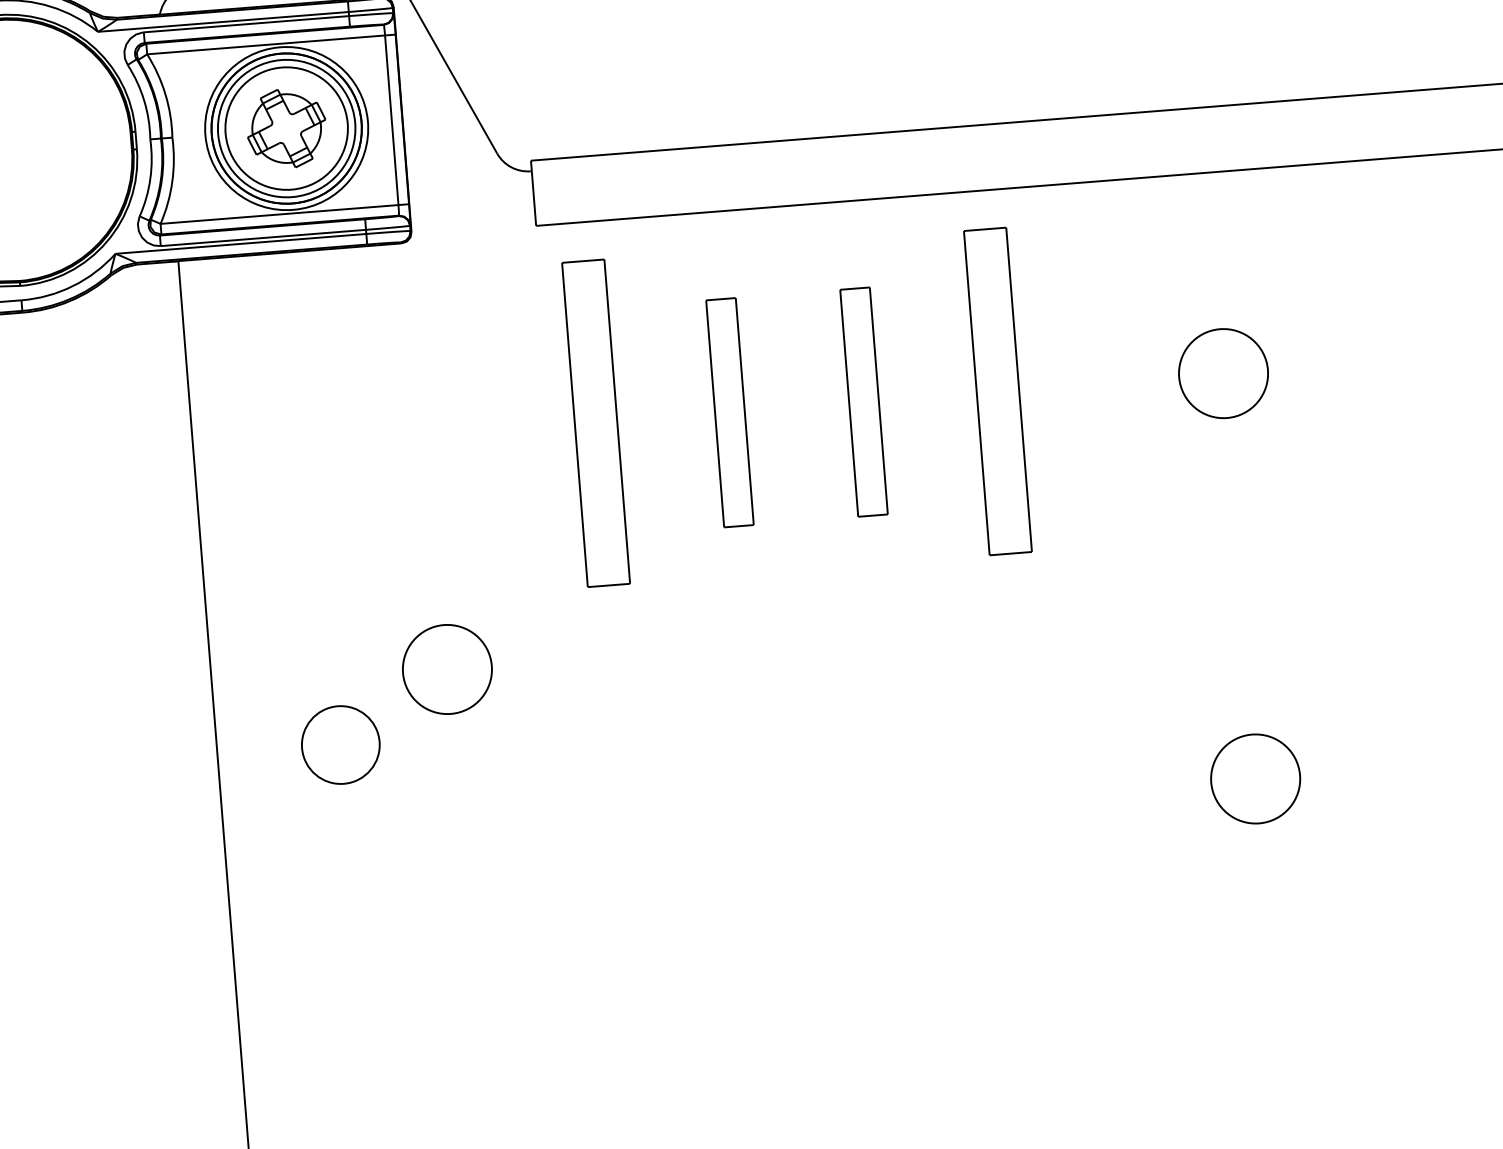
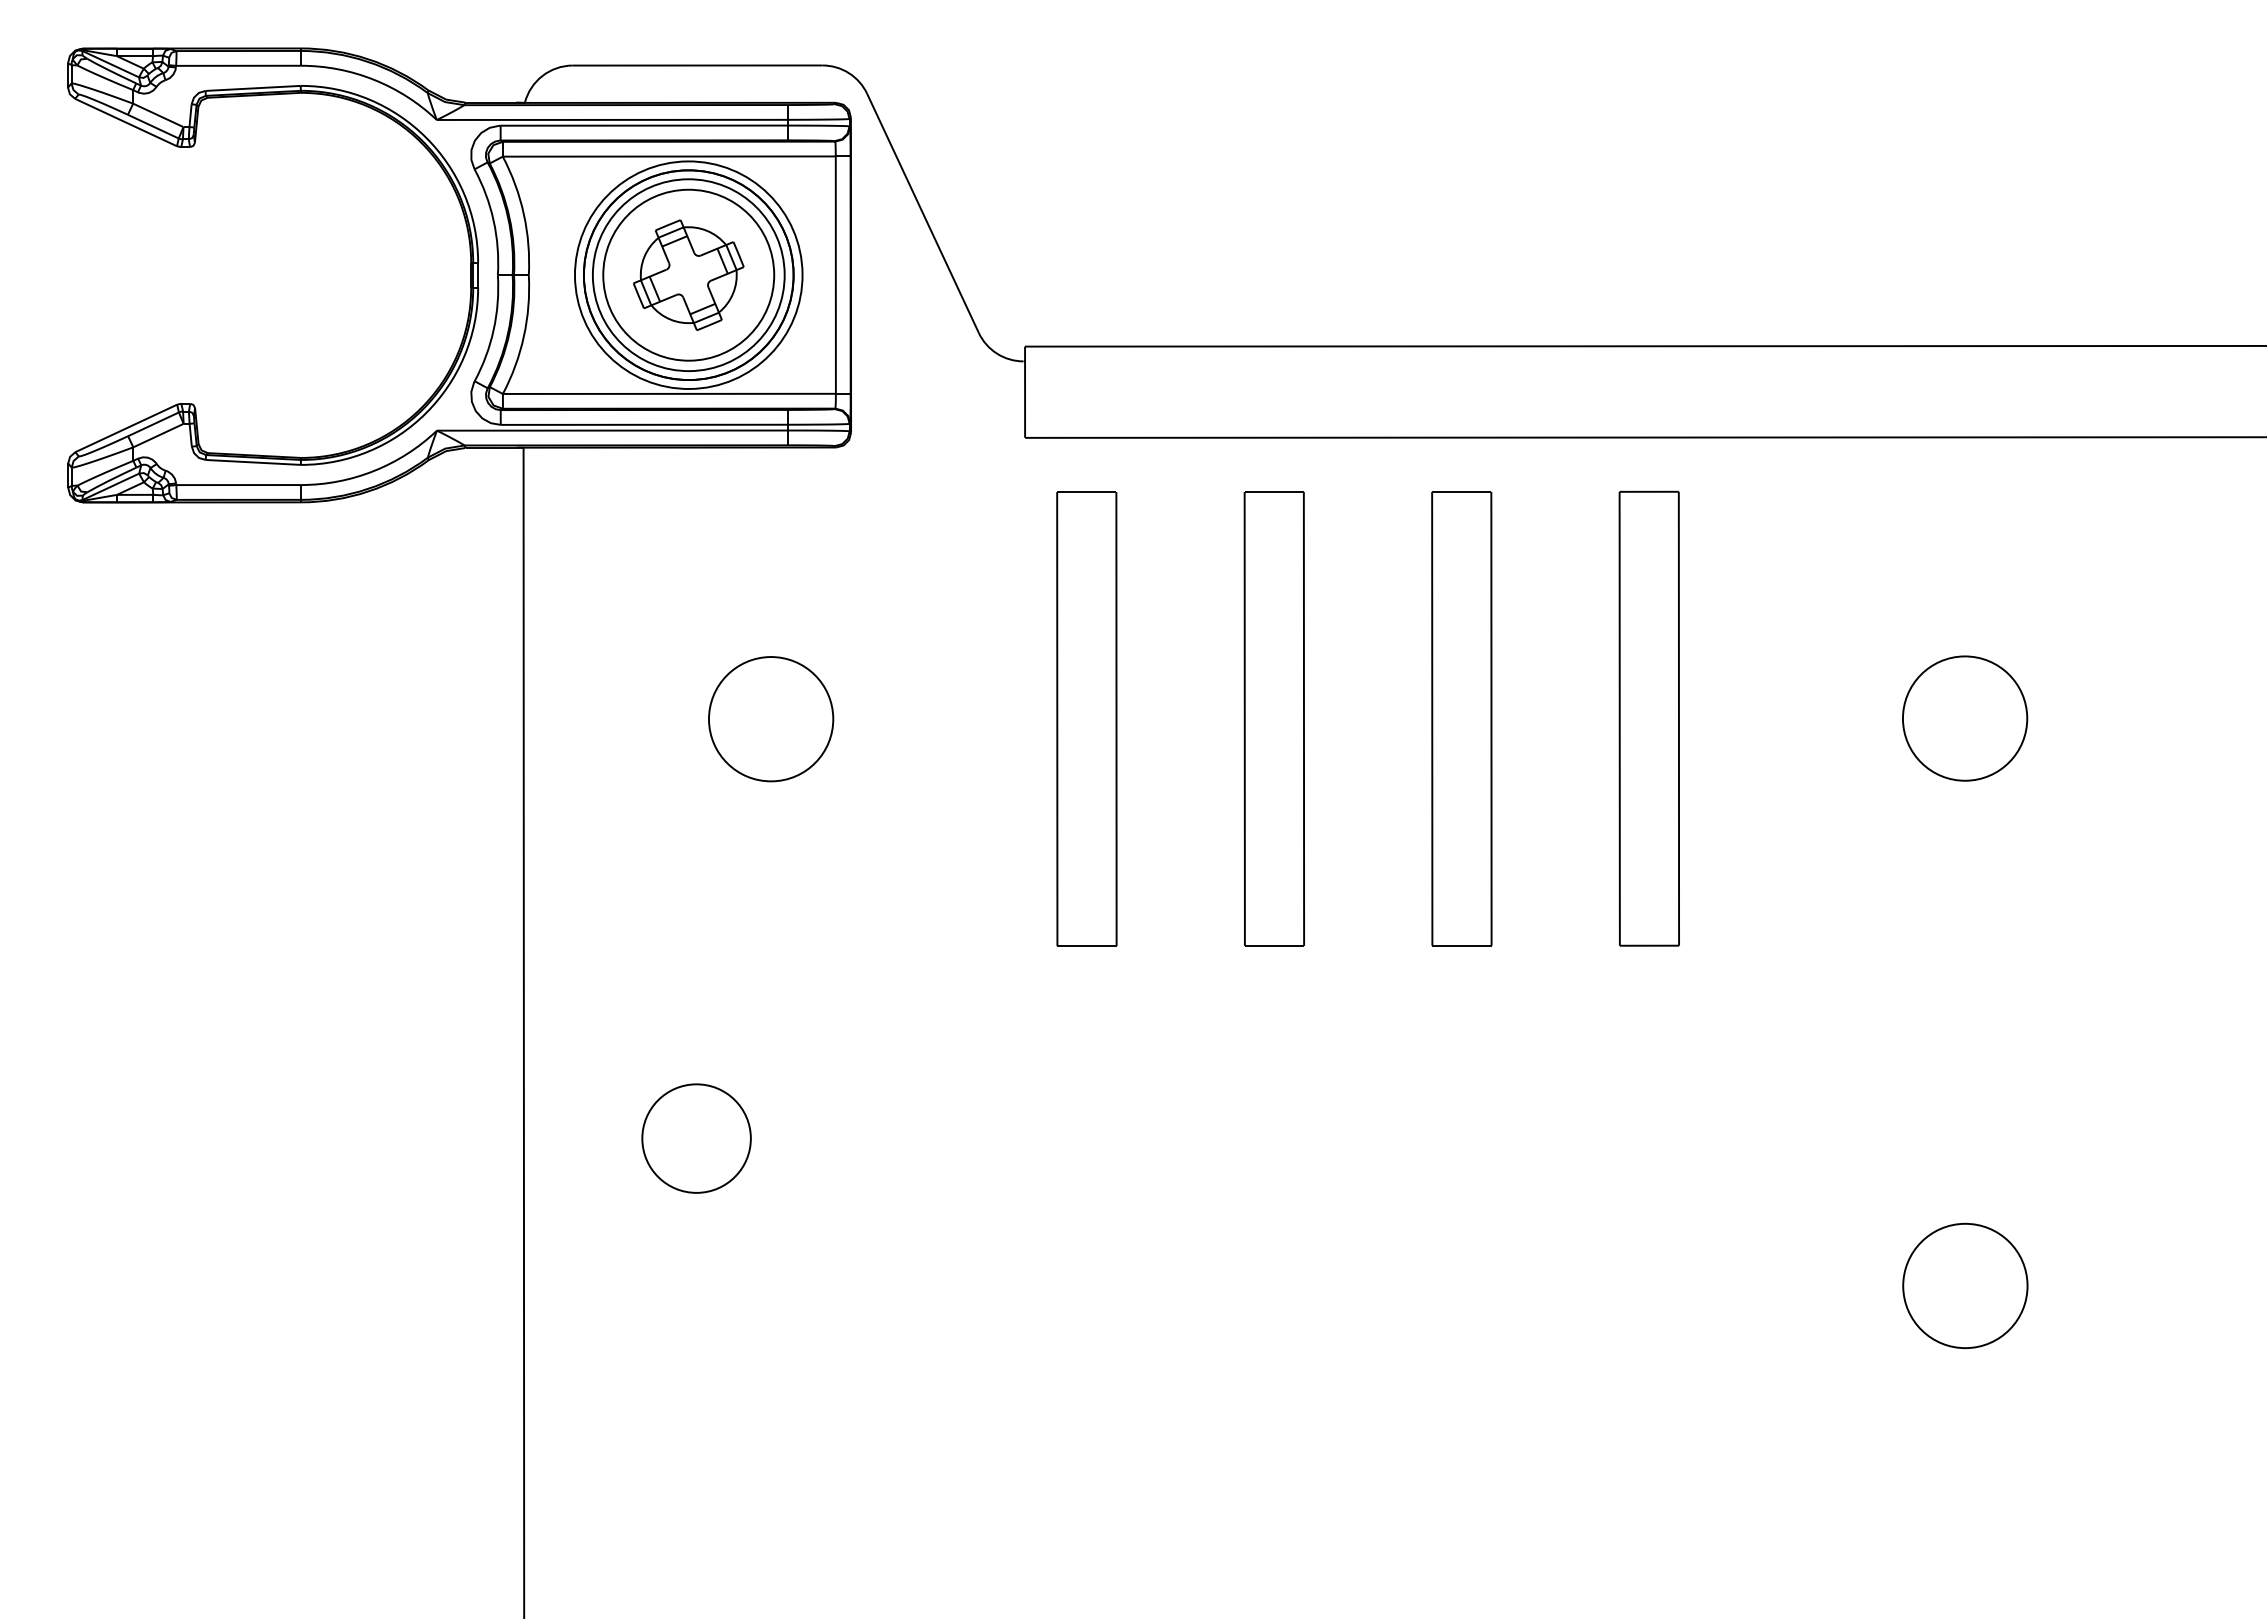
part: (863, 401) -> (1461, 718), size x1.43
part: (729, 412) -> (1273, 718), size x1.43
part: (447, 669) -> (771, 719), moved

